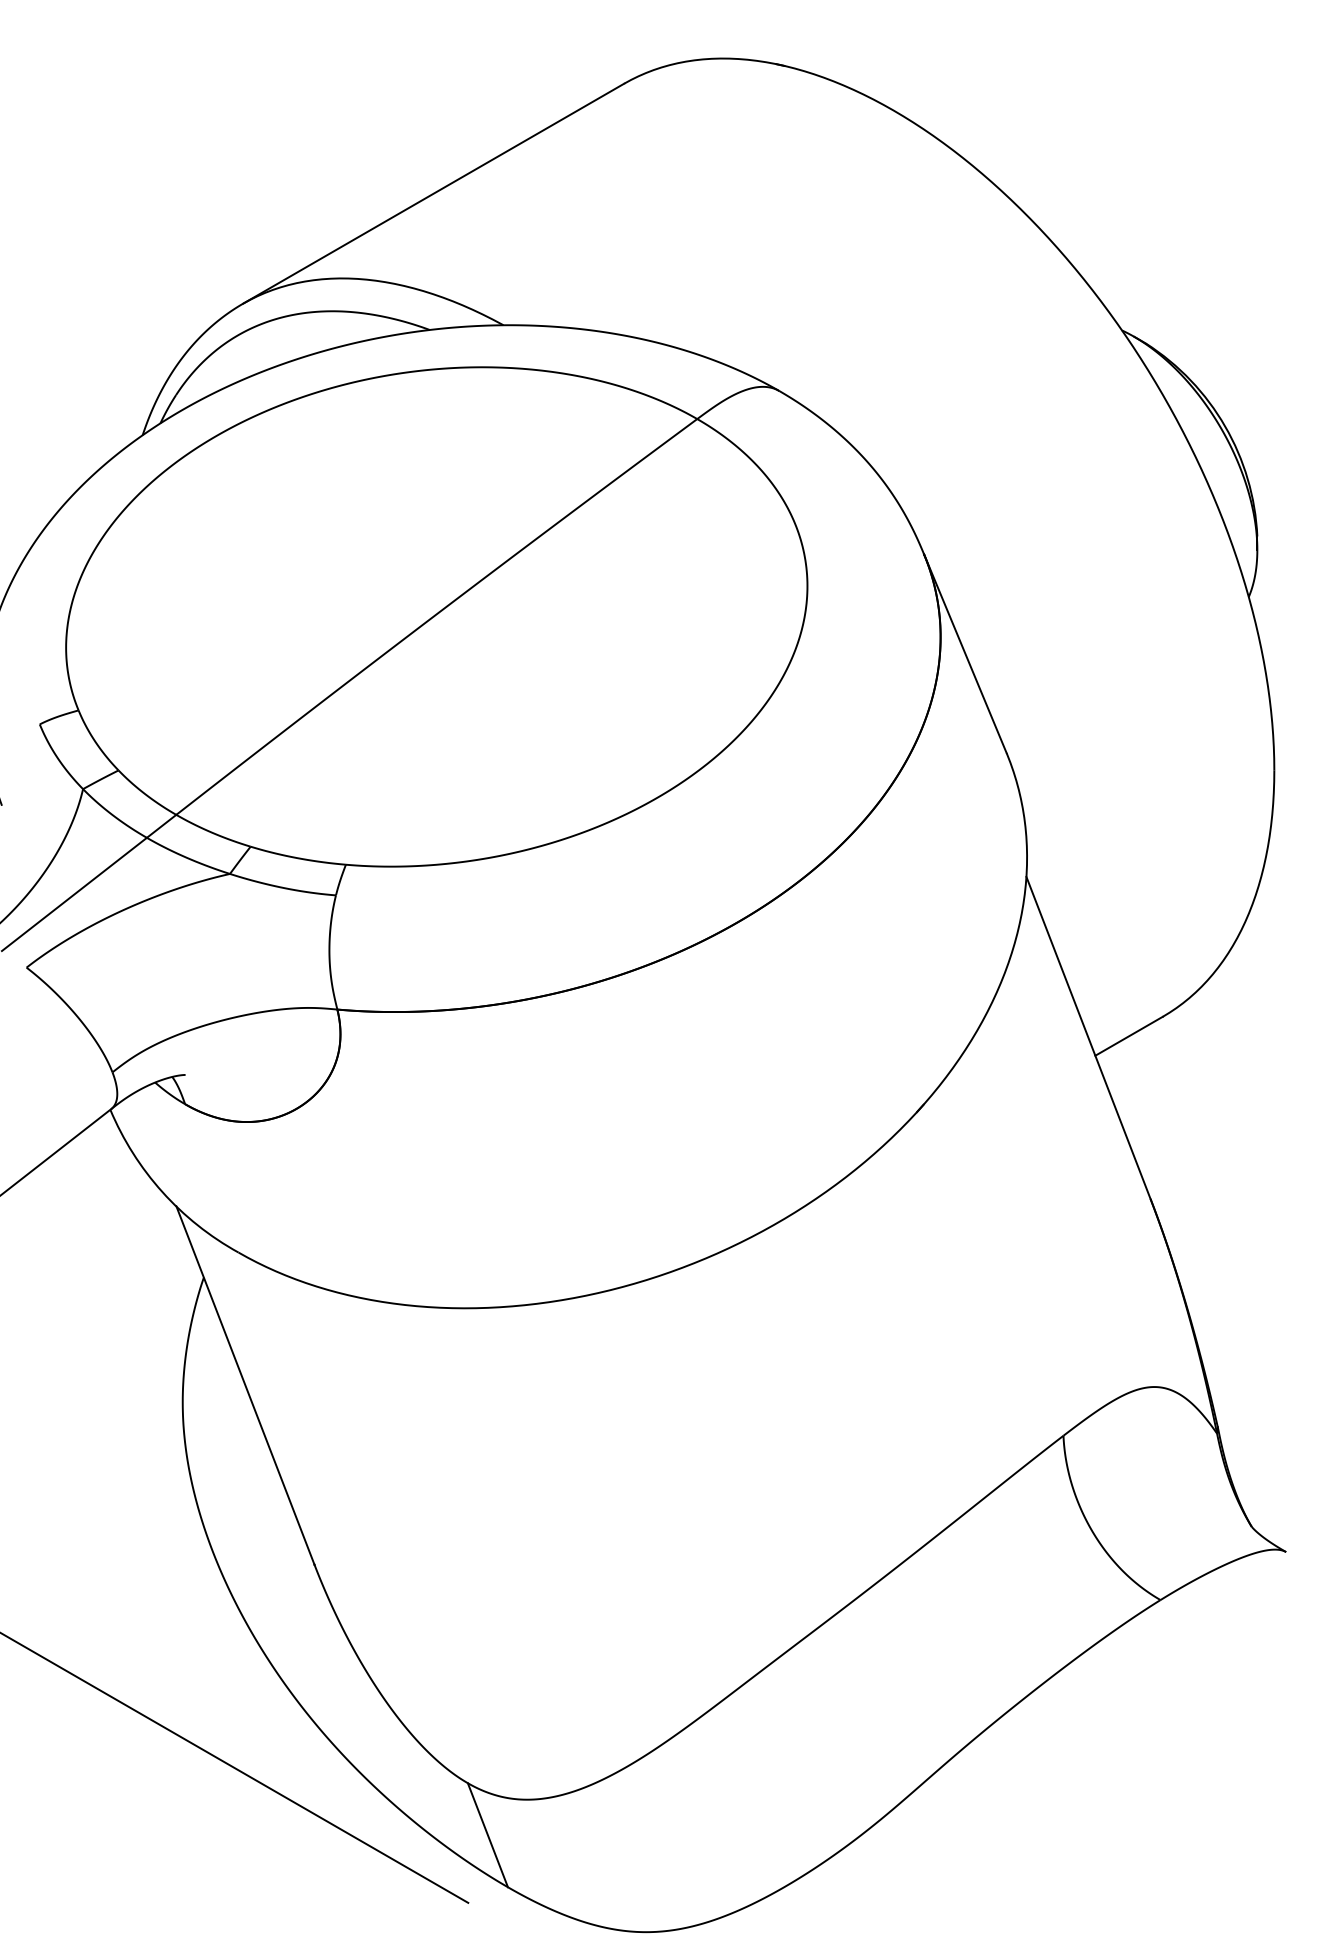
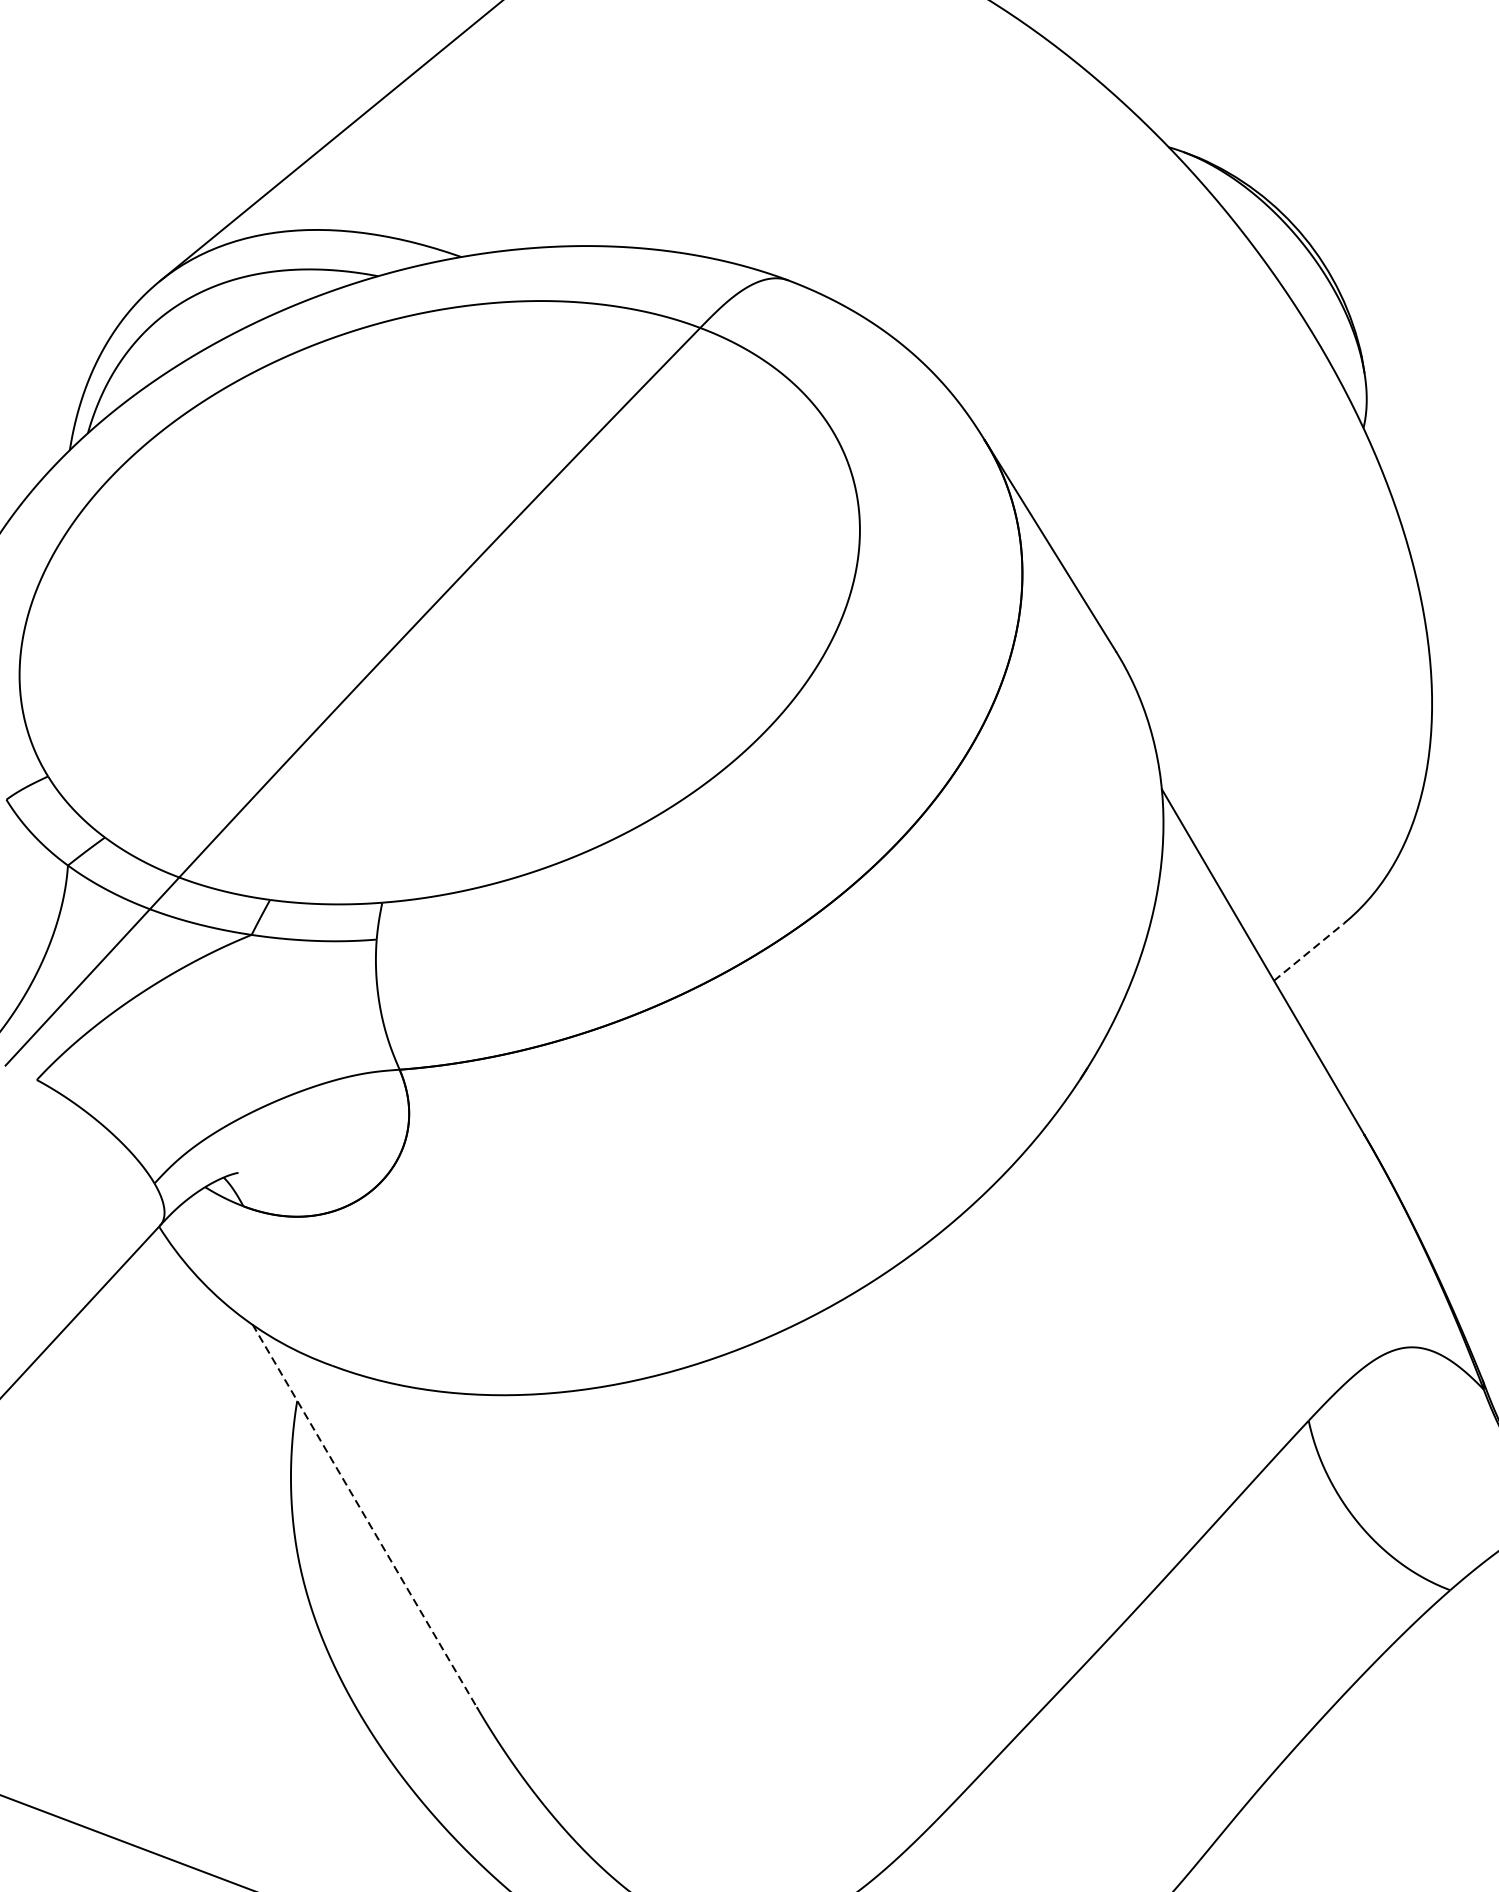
line: (1129, 1036) -> (1309, 952), solid -> dashed
line: (245, 1385) -> (365, 1516), solid -> dashed

